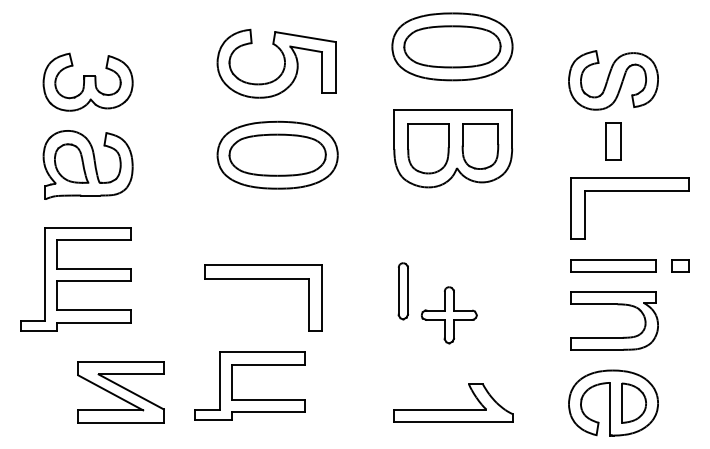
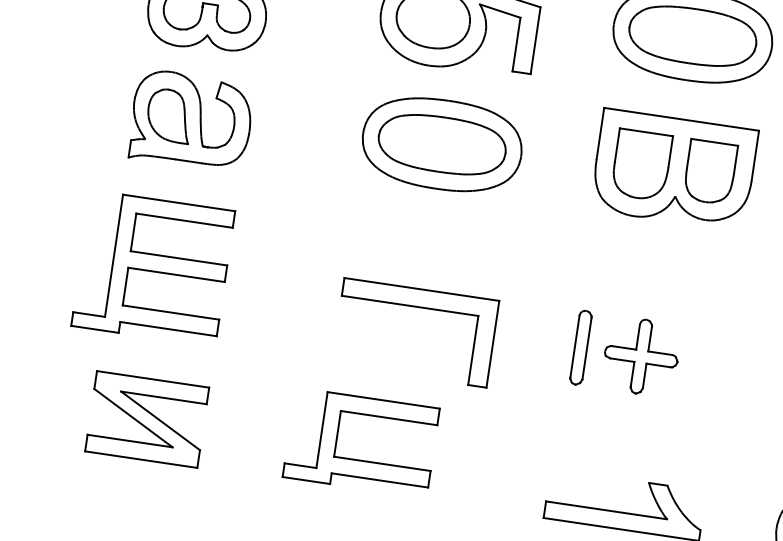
part: (263, 279) -> (419, 308), moved
part: (449, 315) -> (641, 357), moved
part: (120, 392) -> (146, 419), moved

